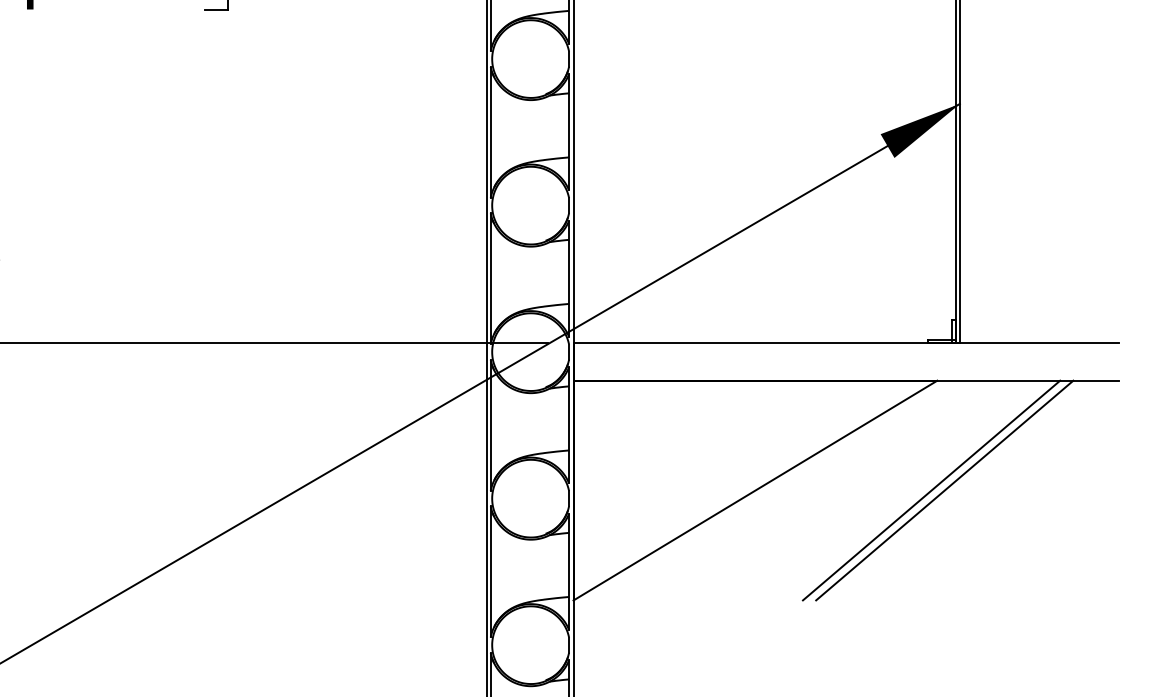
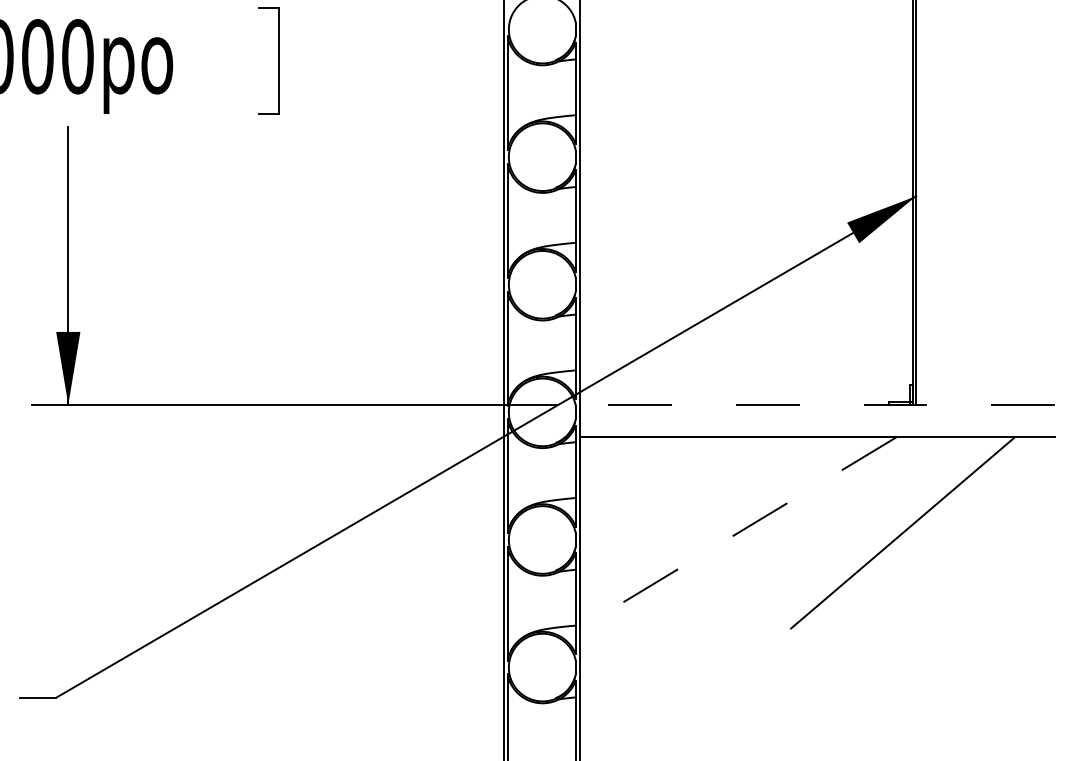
line: (846, 343) -> (817, 404), solid -> dashed
line: (931, 490) -> (891, 532), removed
line: (754, 491) -> (737, 533), solid -> dashed

